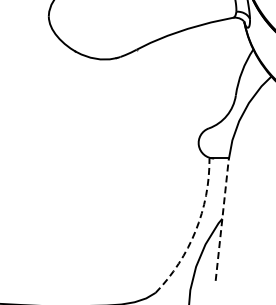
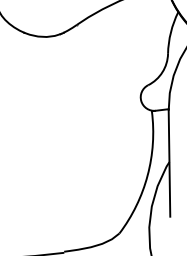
line: (222, 220) -> (169, 163), dashed -> solid
arc: (195, 230) -> (147, 175), dashed -> solid

